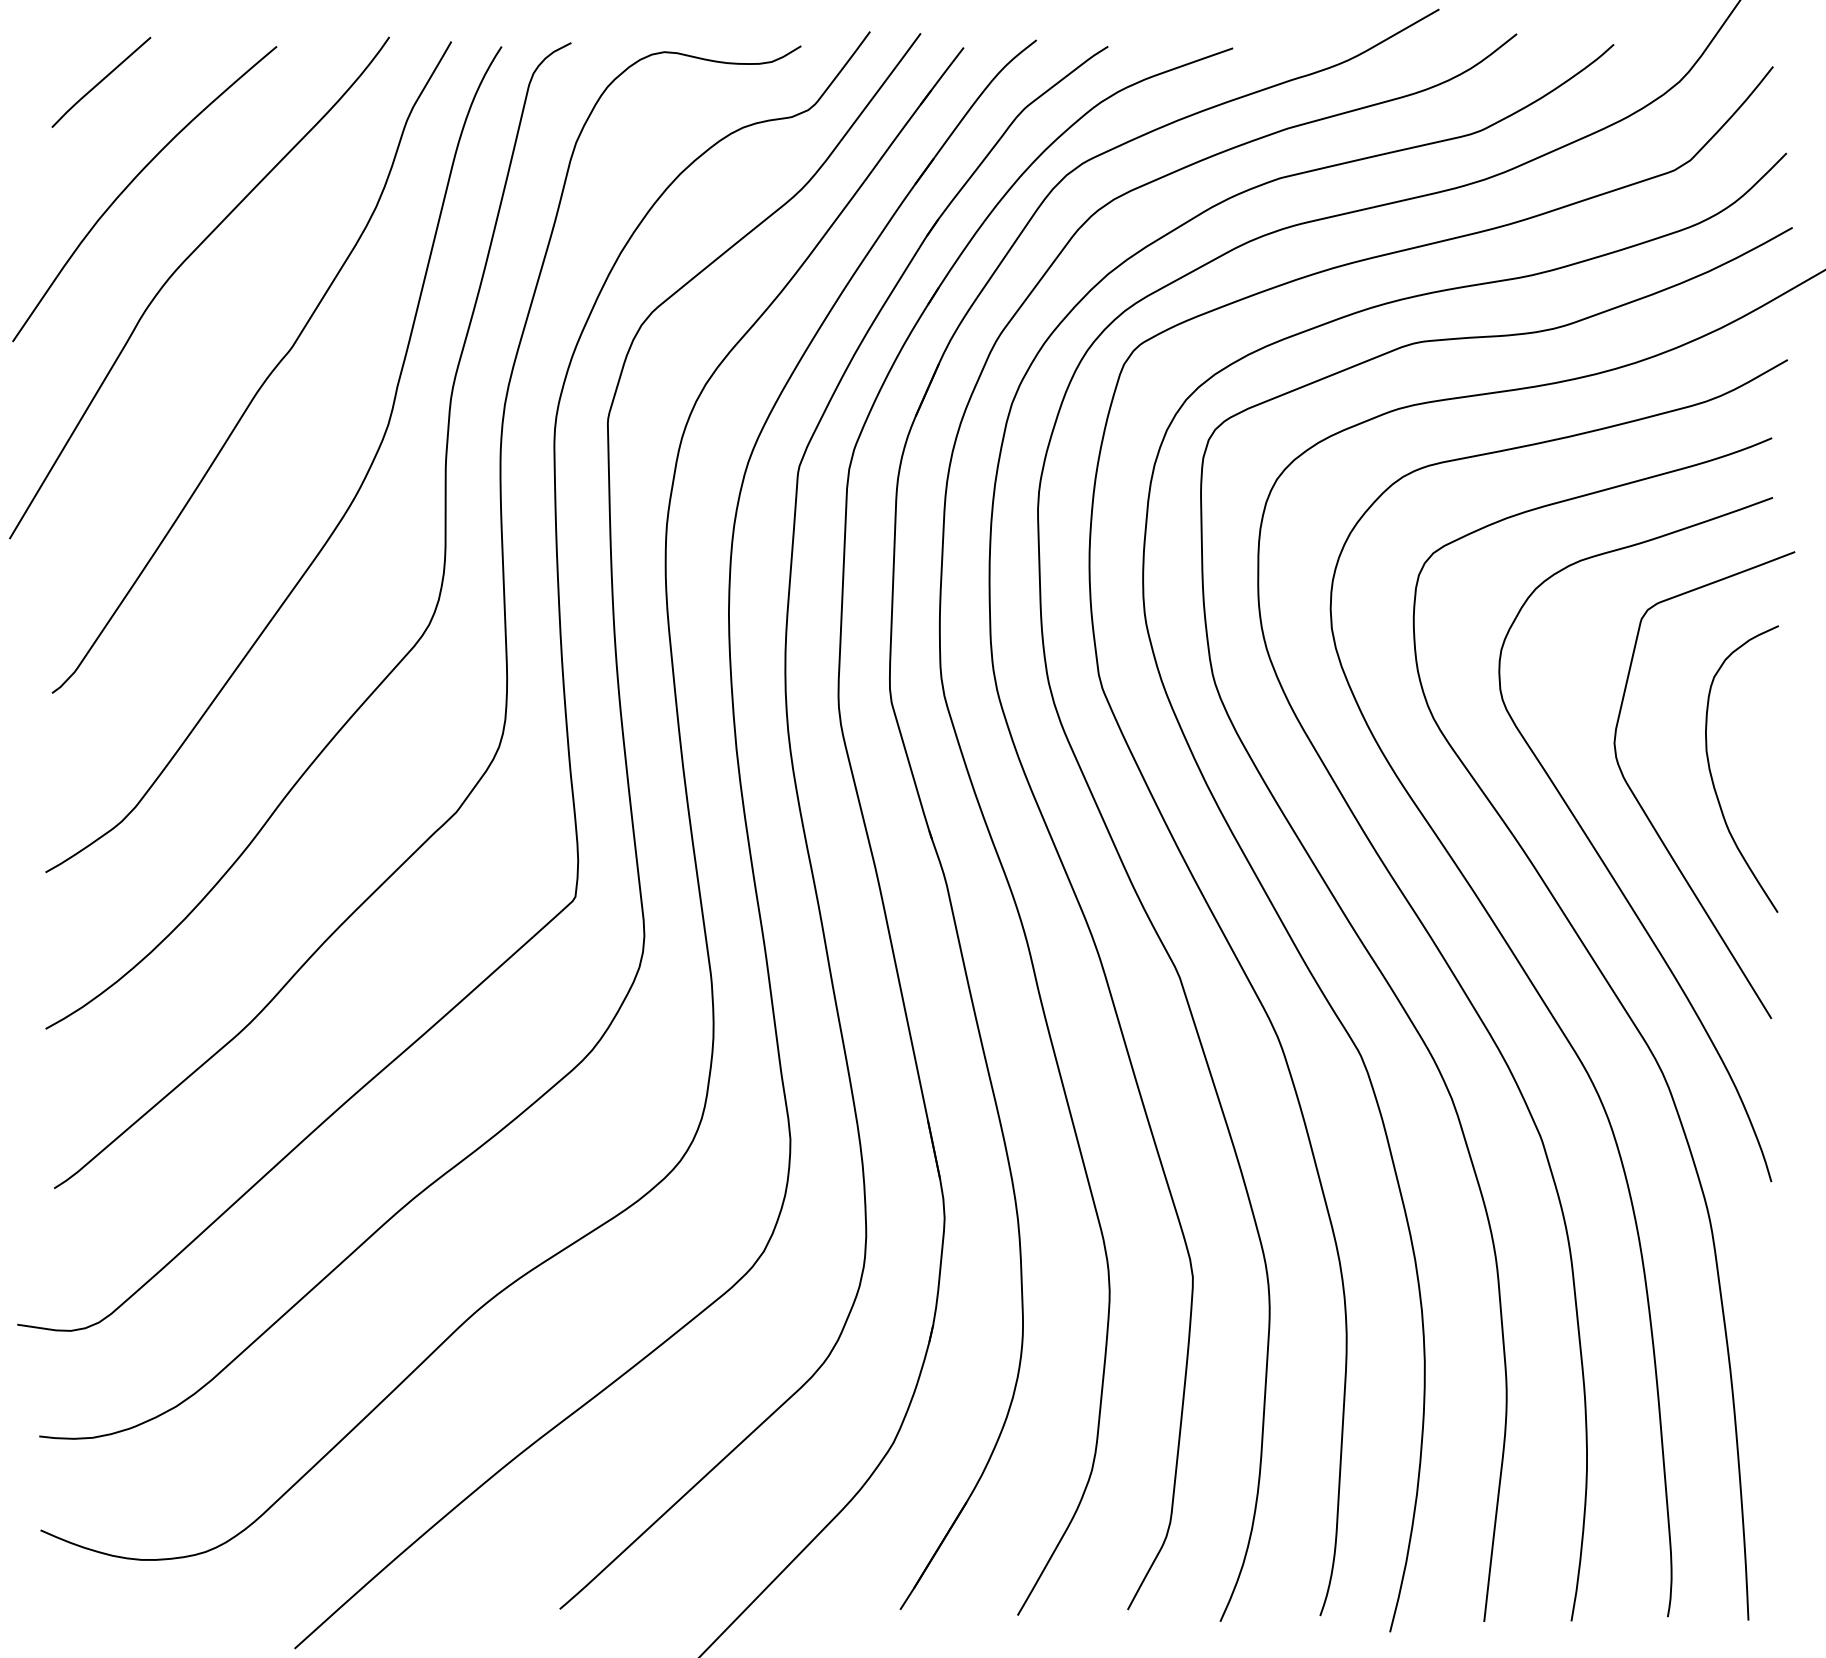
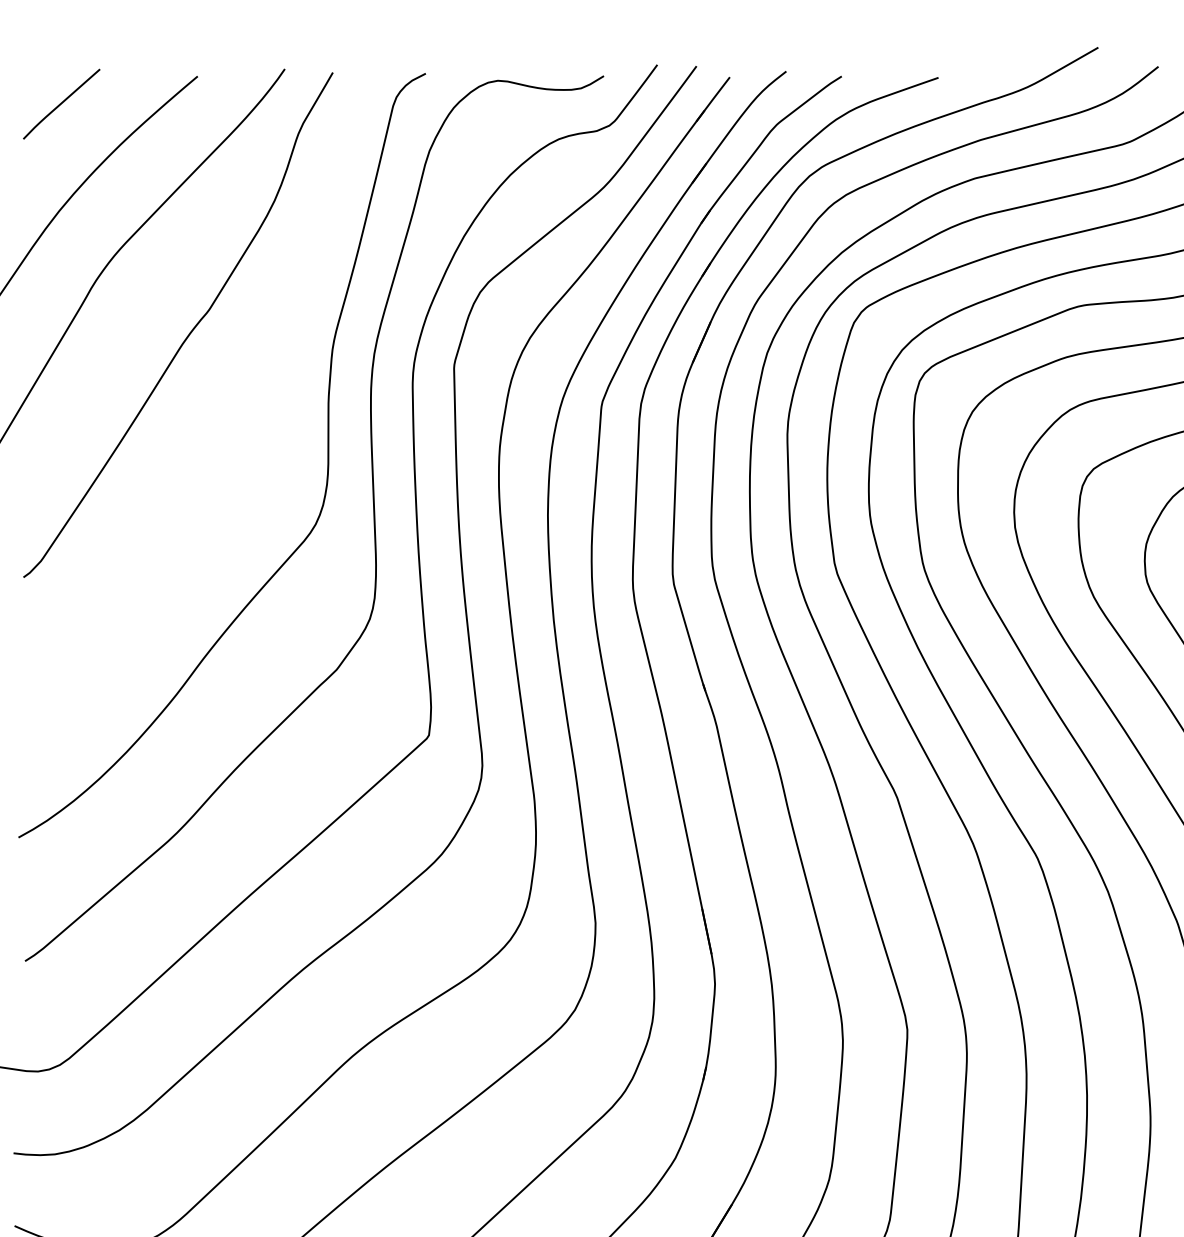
curve: (350, 502) -> (254, 429), removed

